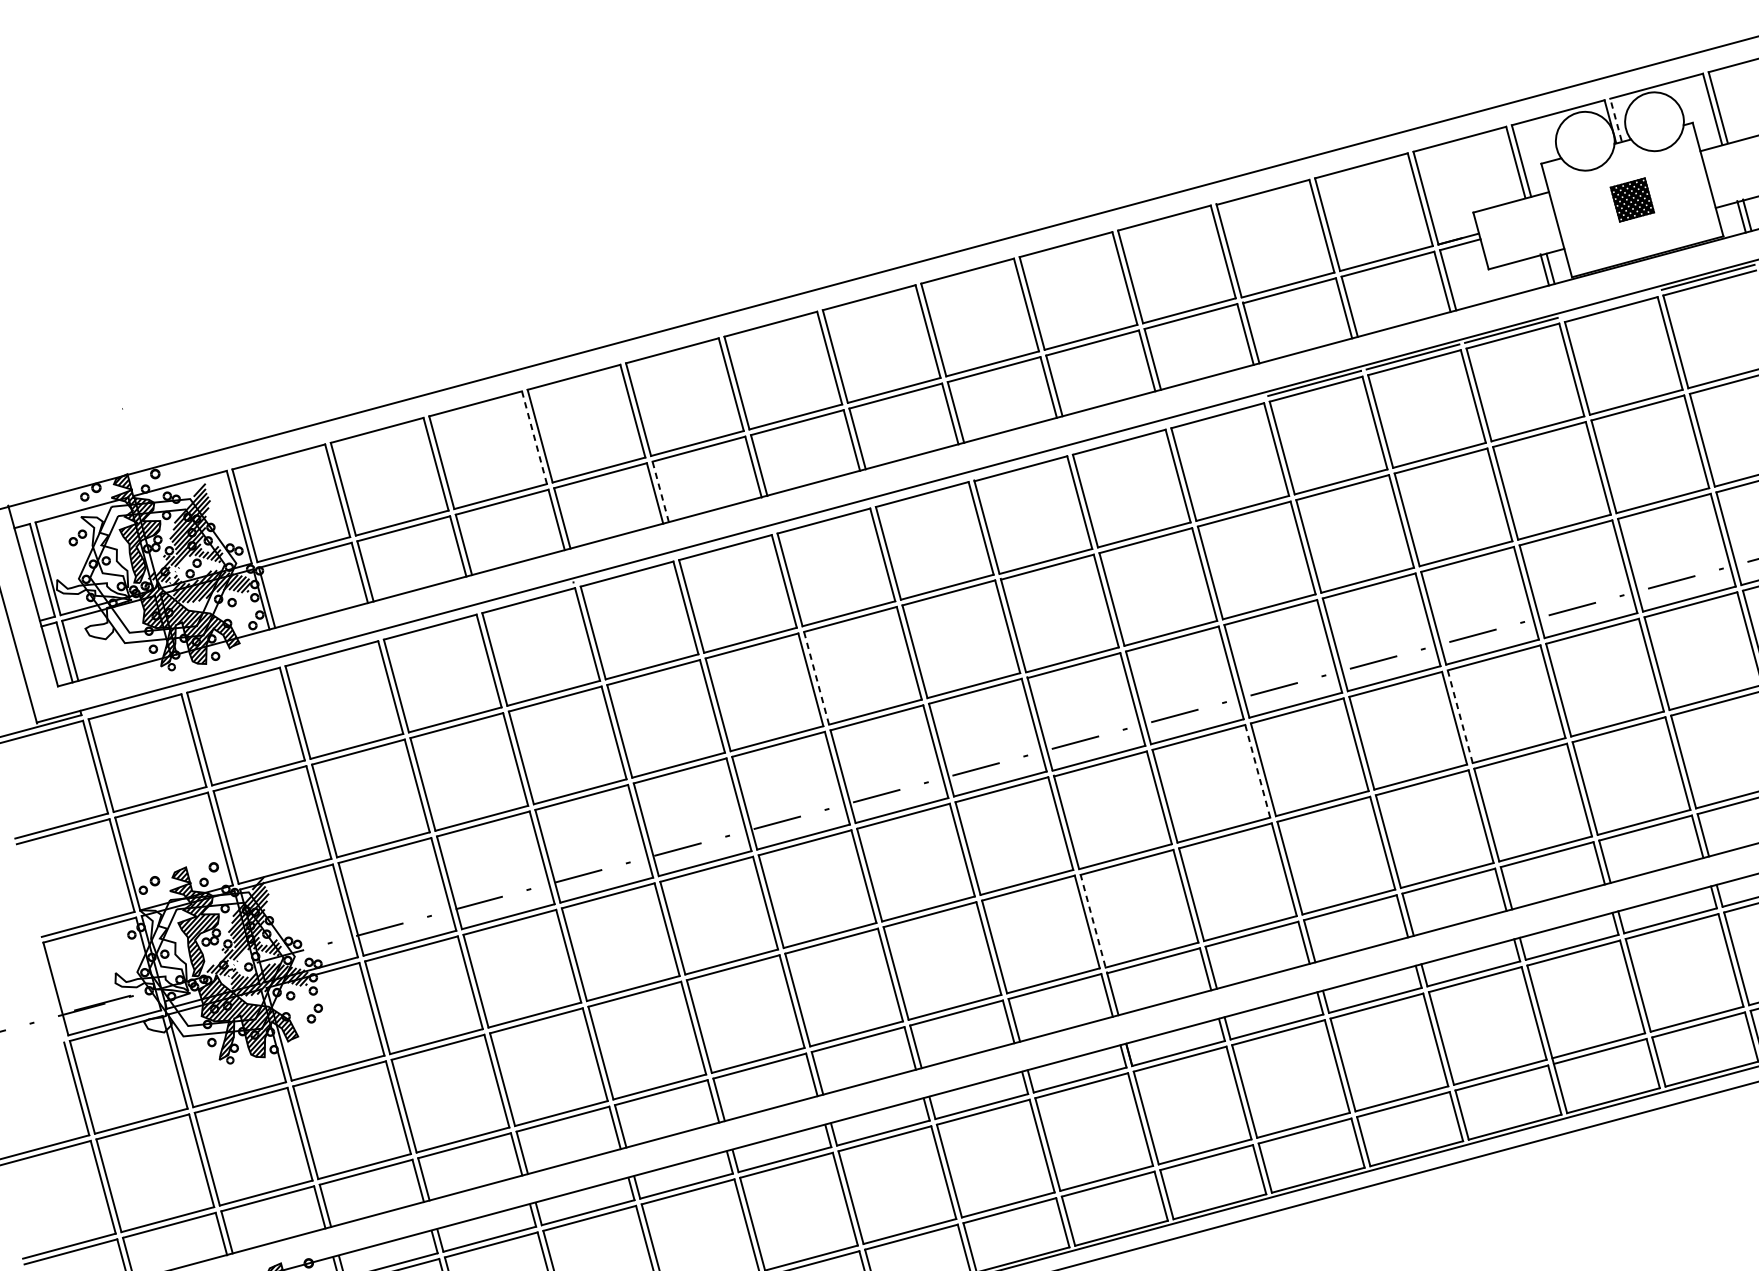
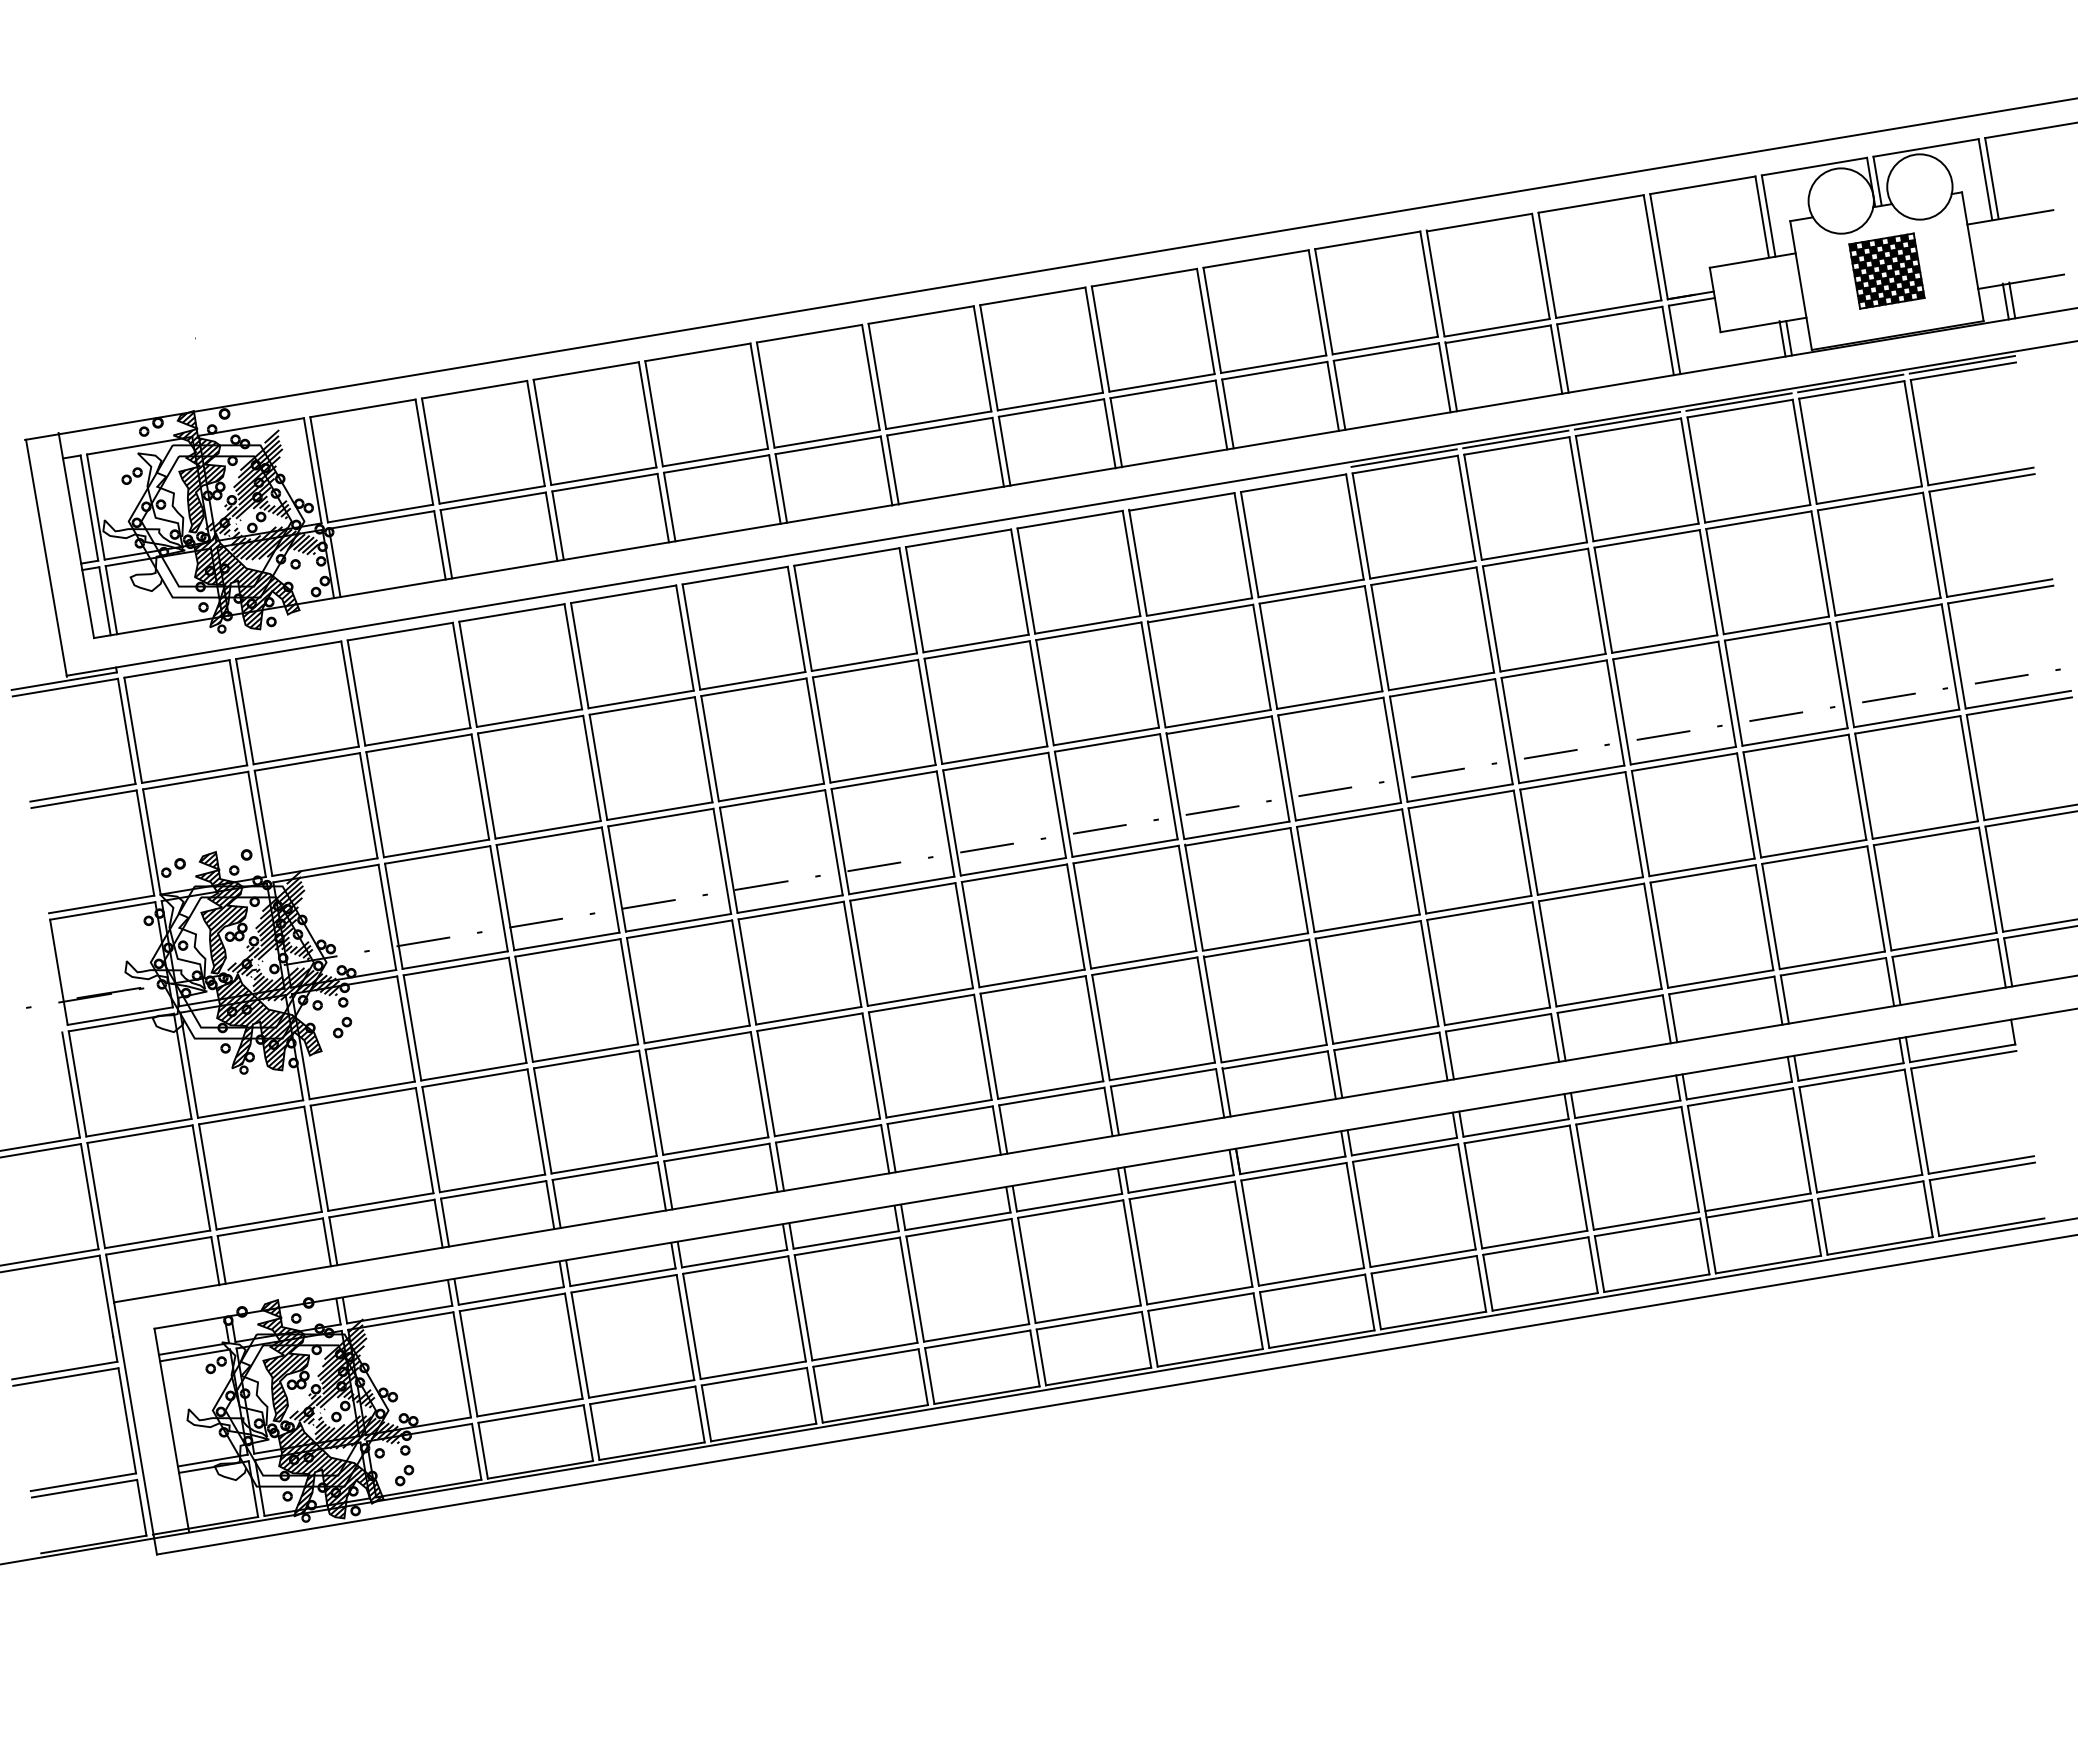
line: (1615, 119) -> (1877, 180), dashed -> solid
part: (1631, 199) -> (1886, 270), size x1.67
line: (1609, 303) -> (1850, 383), added
line: (1215, 409) -> (1403, 457), added
line: (534, 437) -> (647, 414), dashed -> solid
line: (660, 491) -> (781, 488), dashed -> solid
line: (816, 677) -> (933, 710), dashed -> solid
line: (1460, 716) -> (1640, 823), dashed -> solid
line: (1257, 770) -> (1410, 861), dashed -> solid
line: (1092, 920) -> (1212, 1008), dashed -> solid

